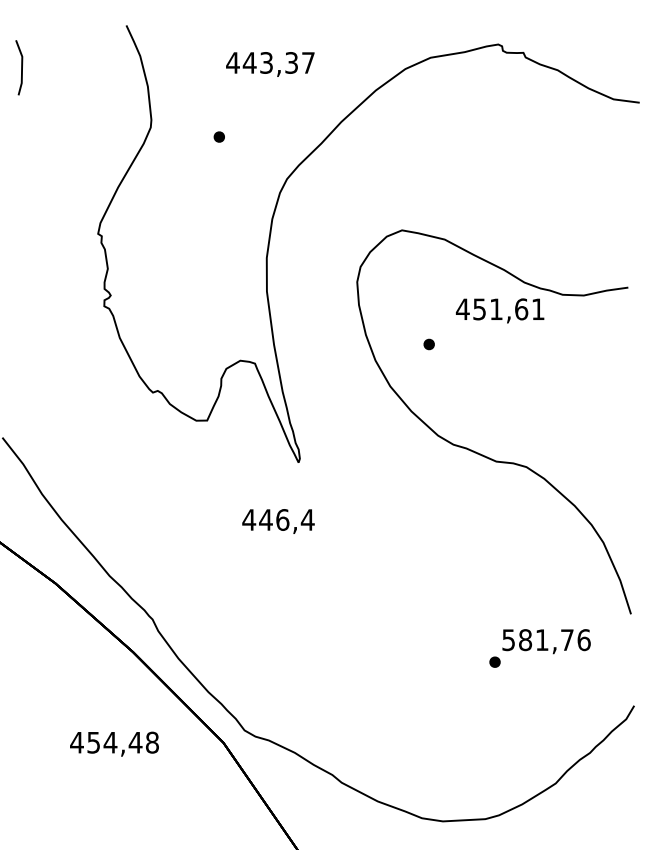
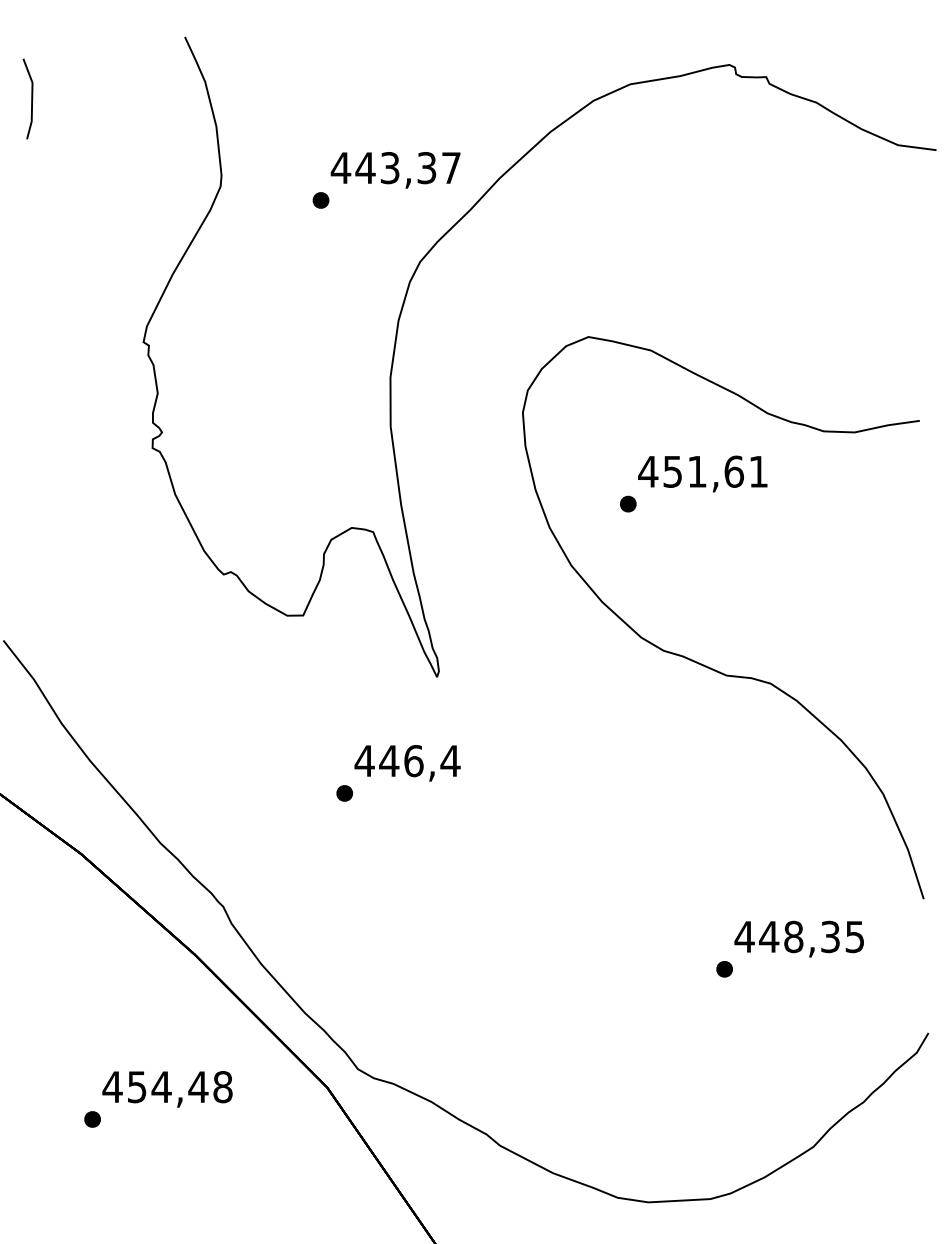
text: (270, 64) -> (395, 170), moved
text: (500, 310) -> (703, 473), moved
part: (235, 541) -> (344, 792), added
text: (545, 640) -> (798, 937), 581,76 -> 448,35
part: (62, 764) -> (91, 1119), added

